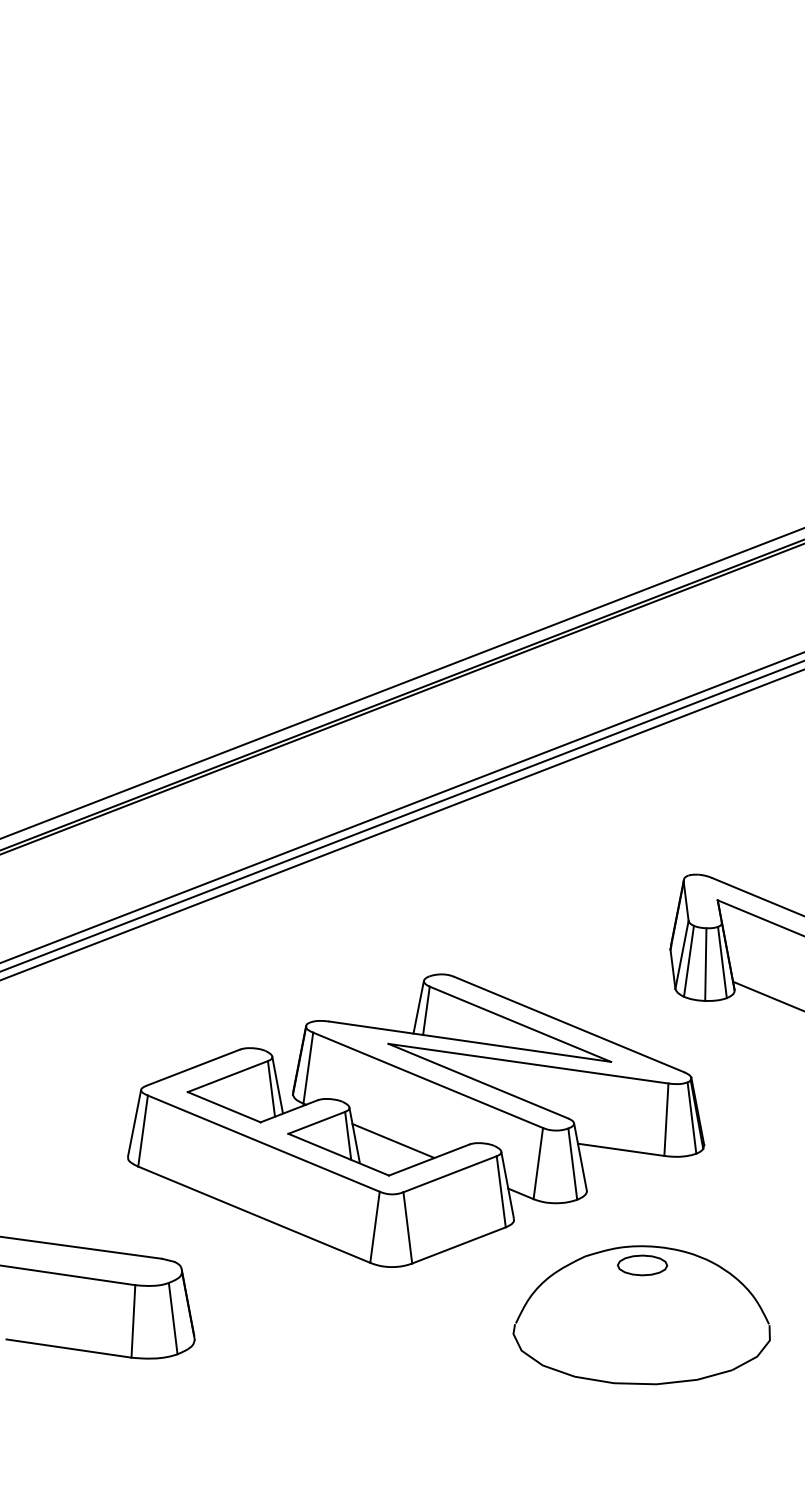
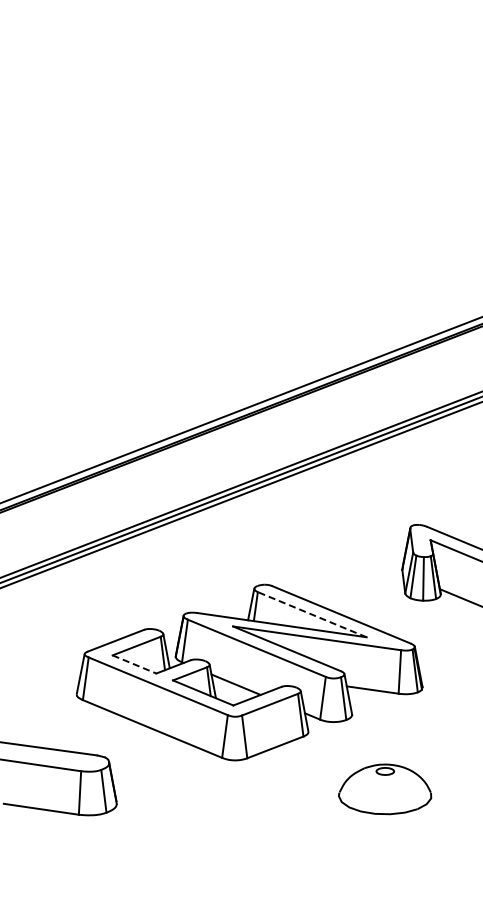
line: (520, 1023) -> (312, 614), solid -> dashed
line: (224, 1107) -> (134, 664), solid -> dashed
part: (640, 1315) -> (384, 789), size x0.6

